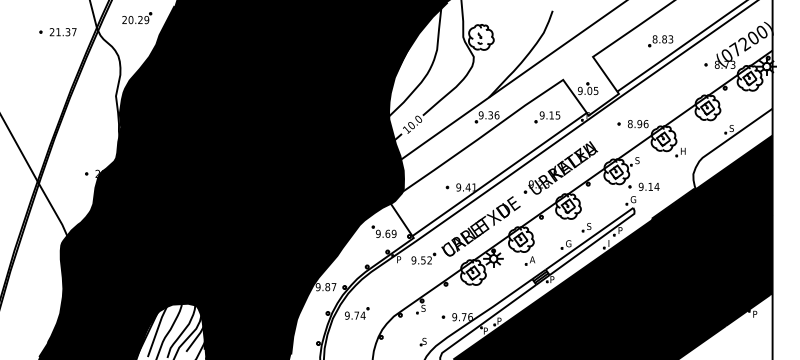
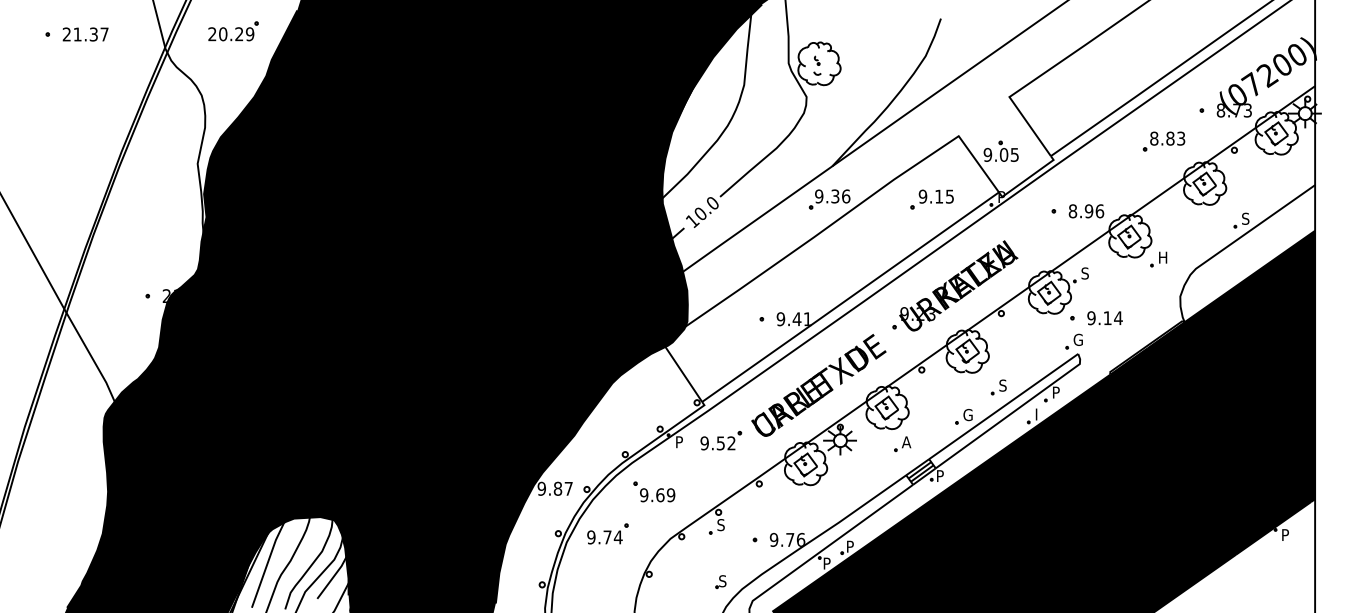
part: (57, 32) -> (75, 35), moved
part: (660, 41) -> (1163, 142), moved
part: (383, 231) -> (652, 491), moved

